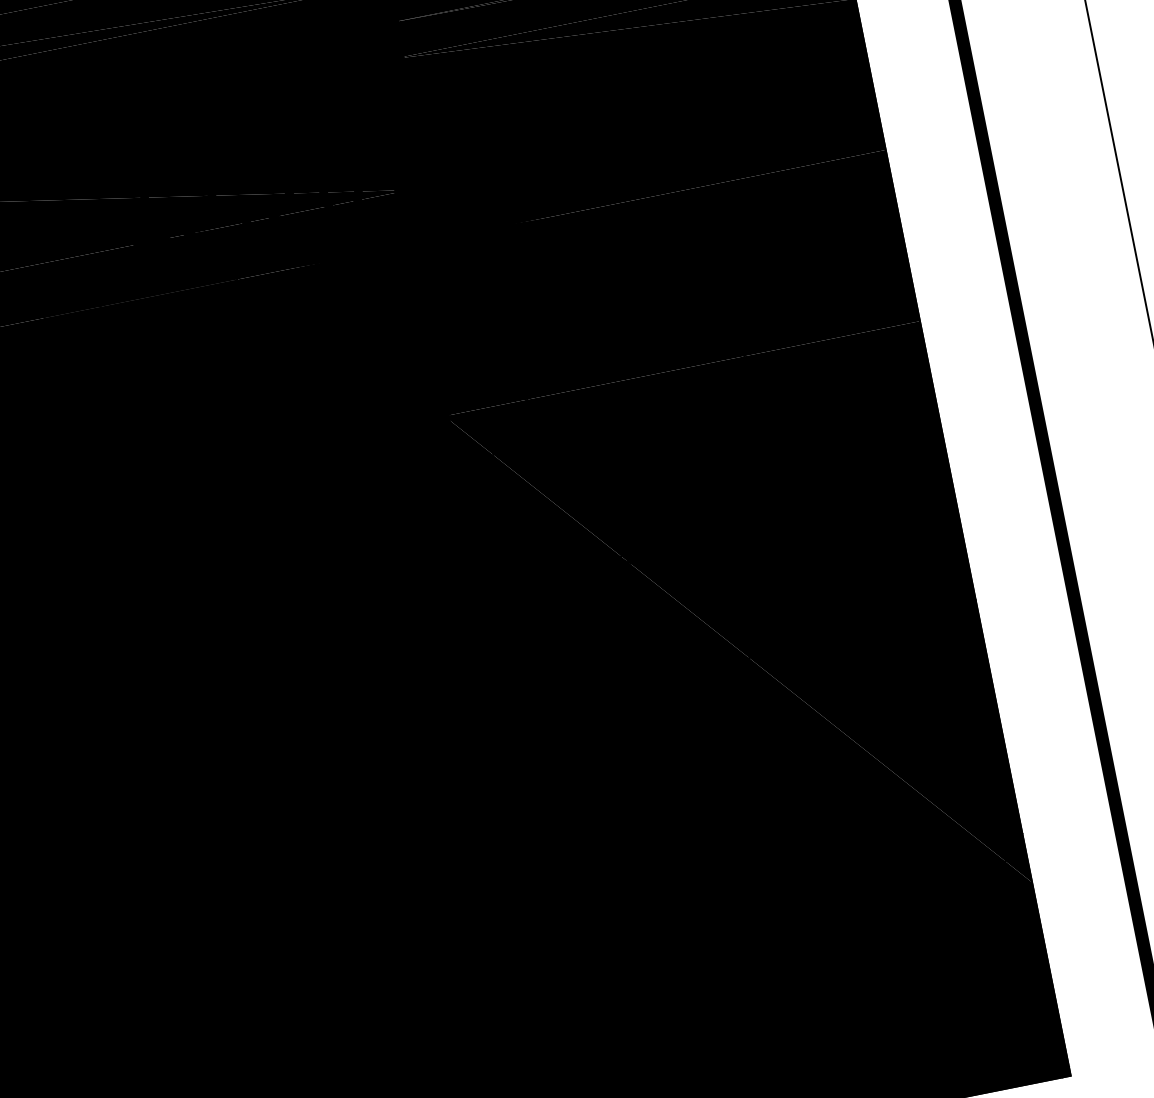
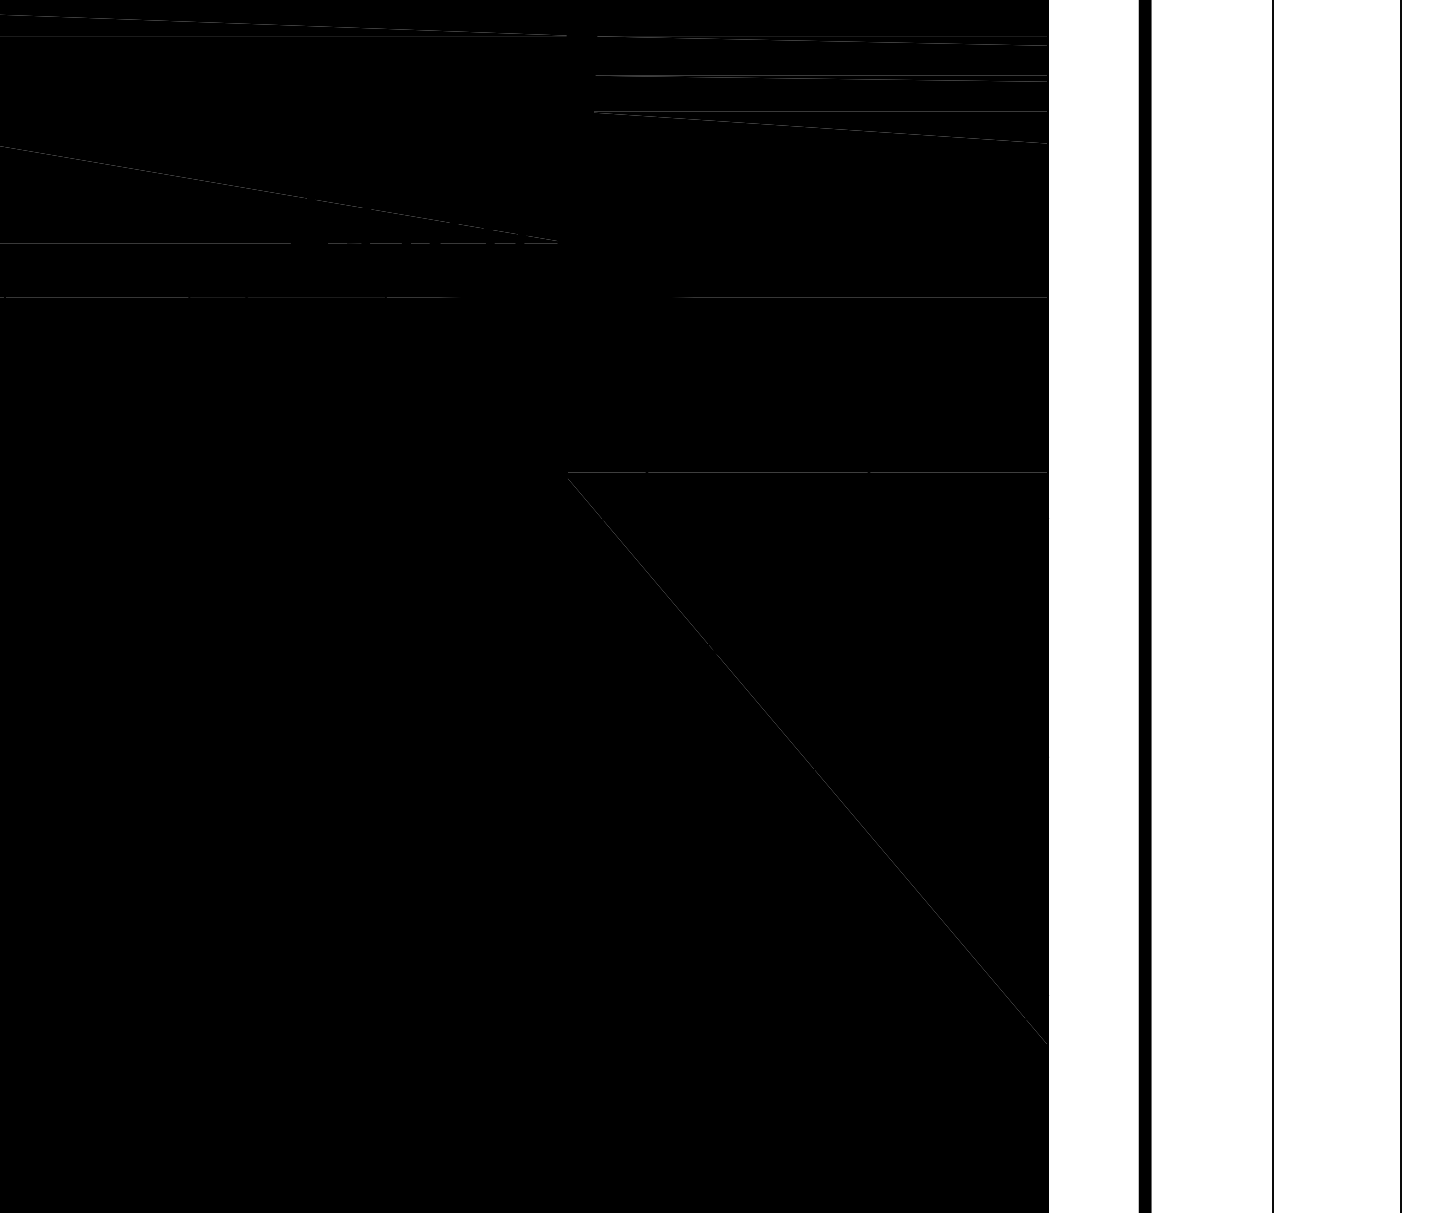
text: (199, 213) -> (361, 225), 12.20 -> 11.20

